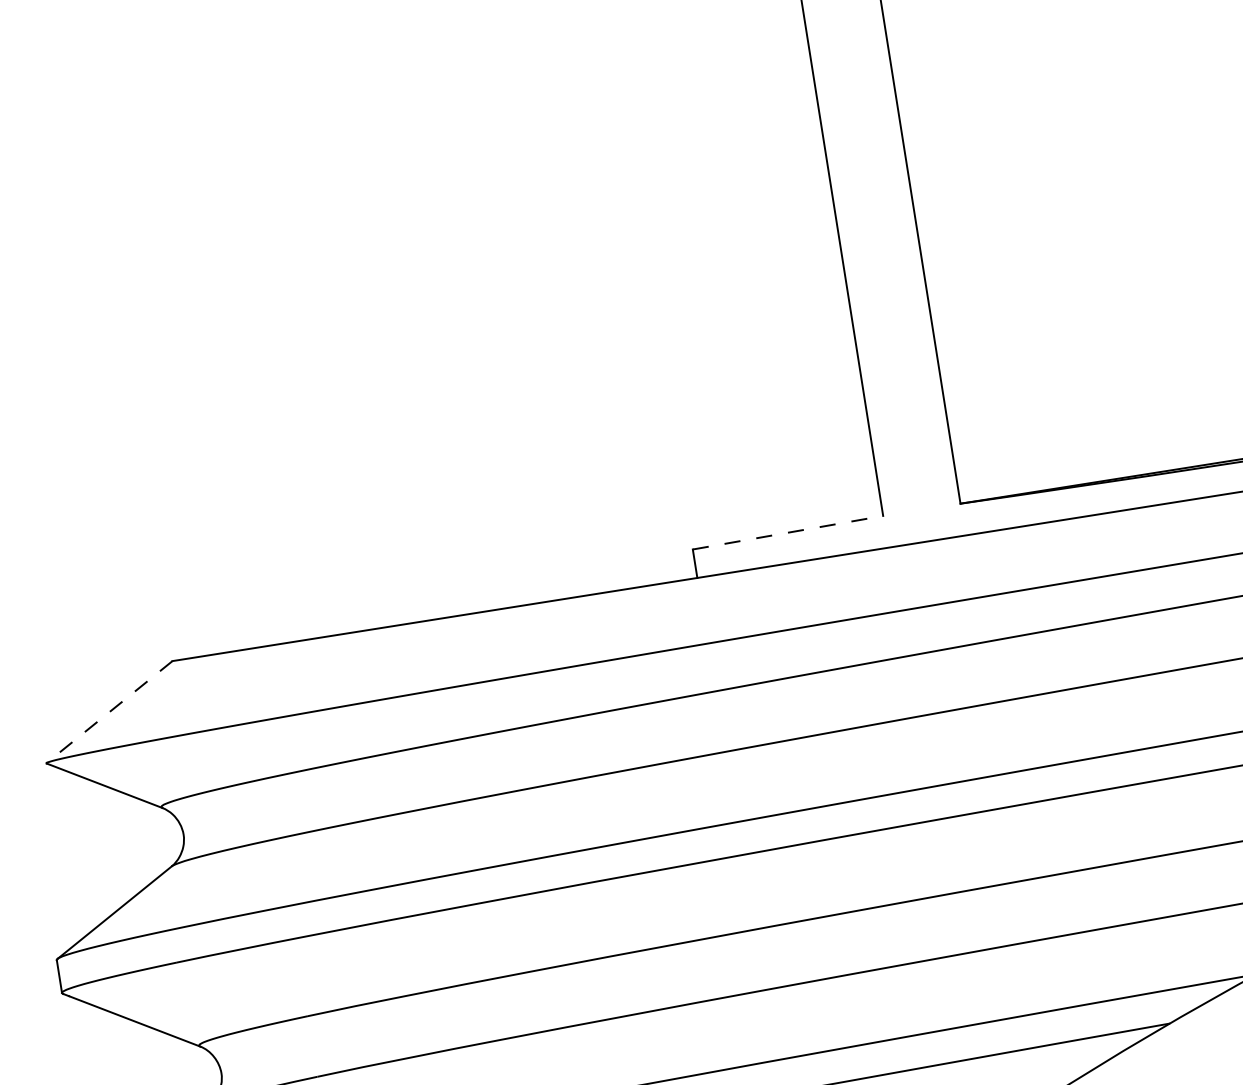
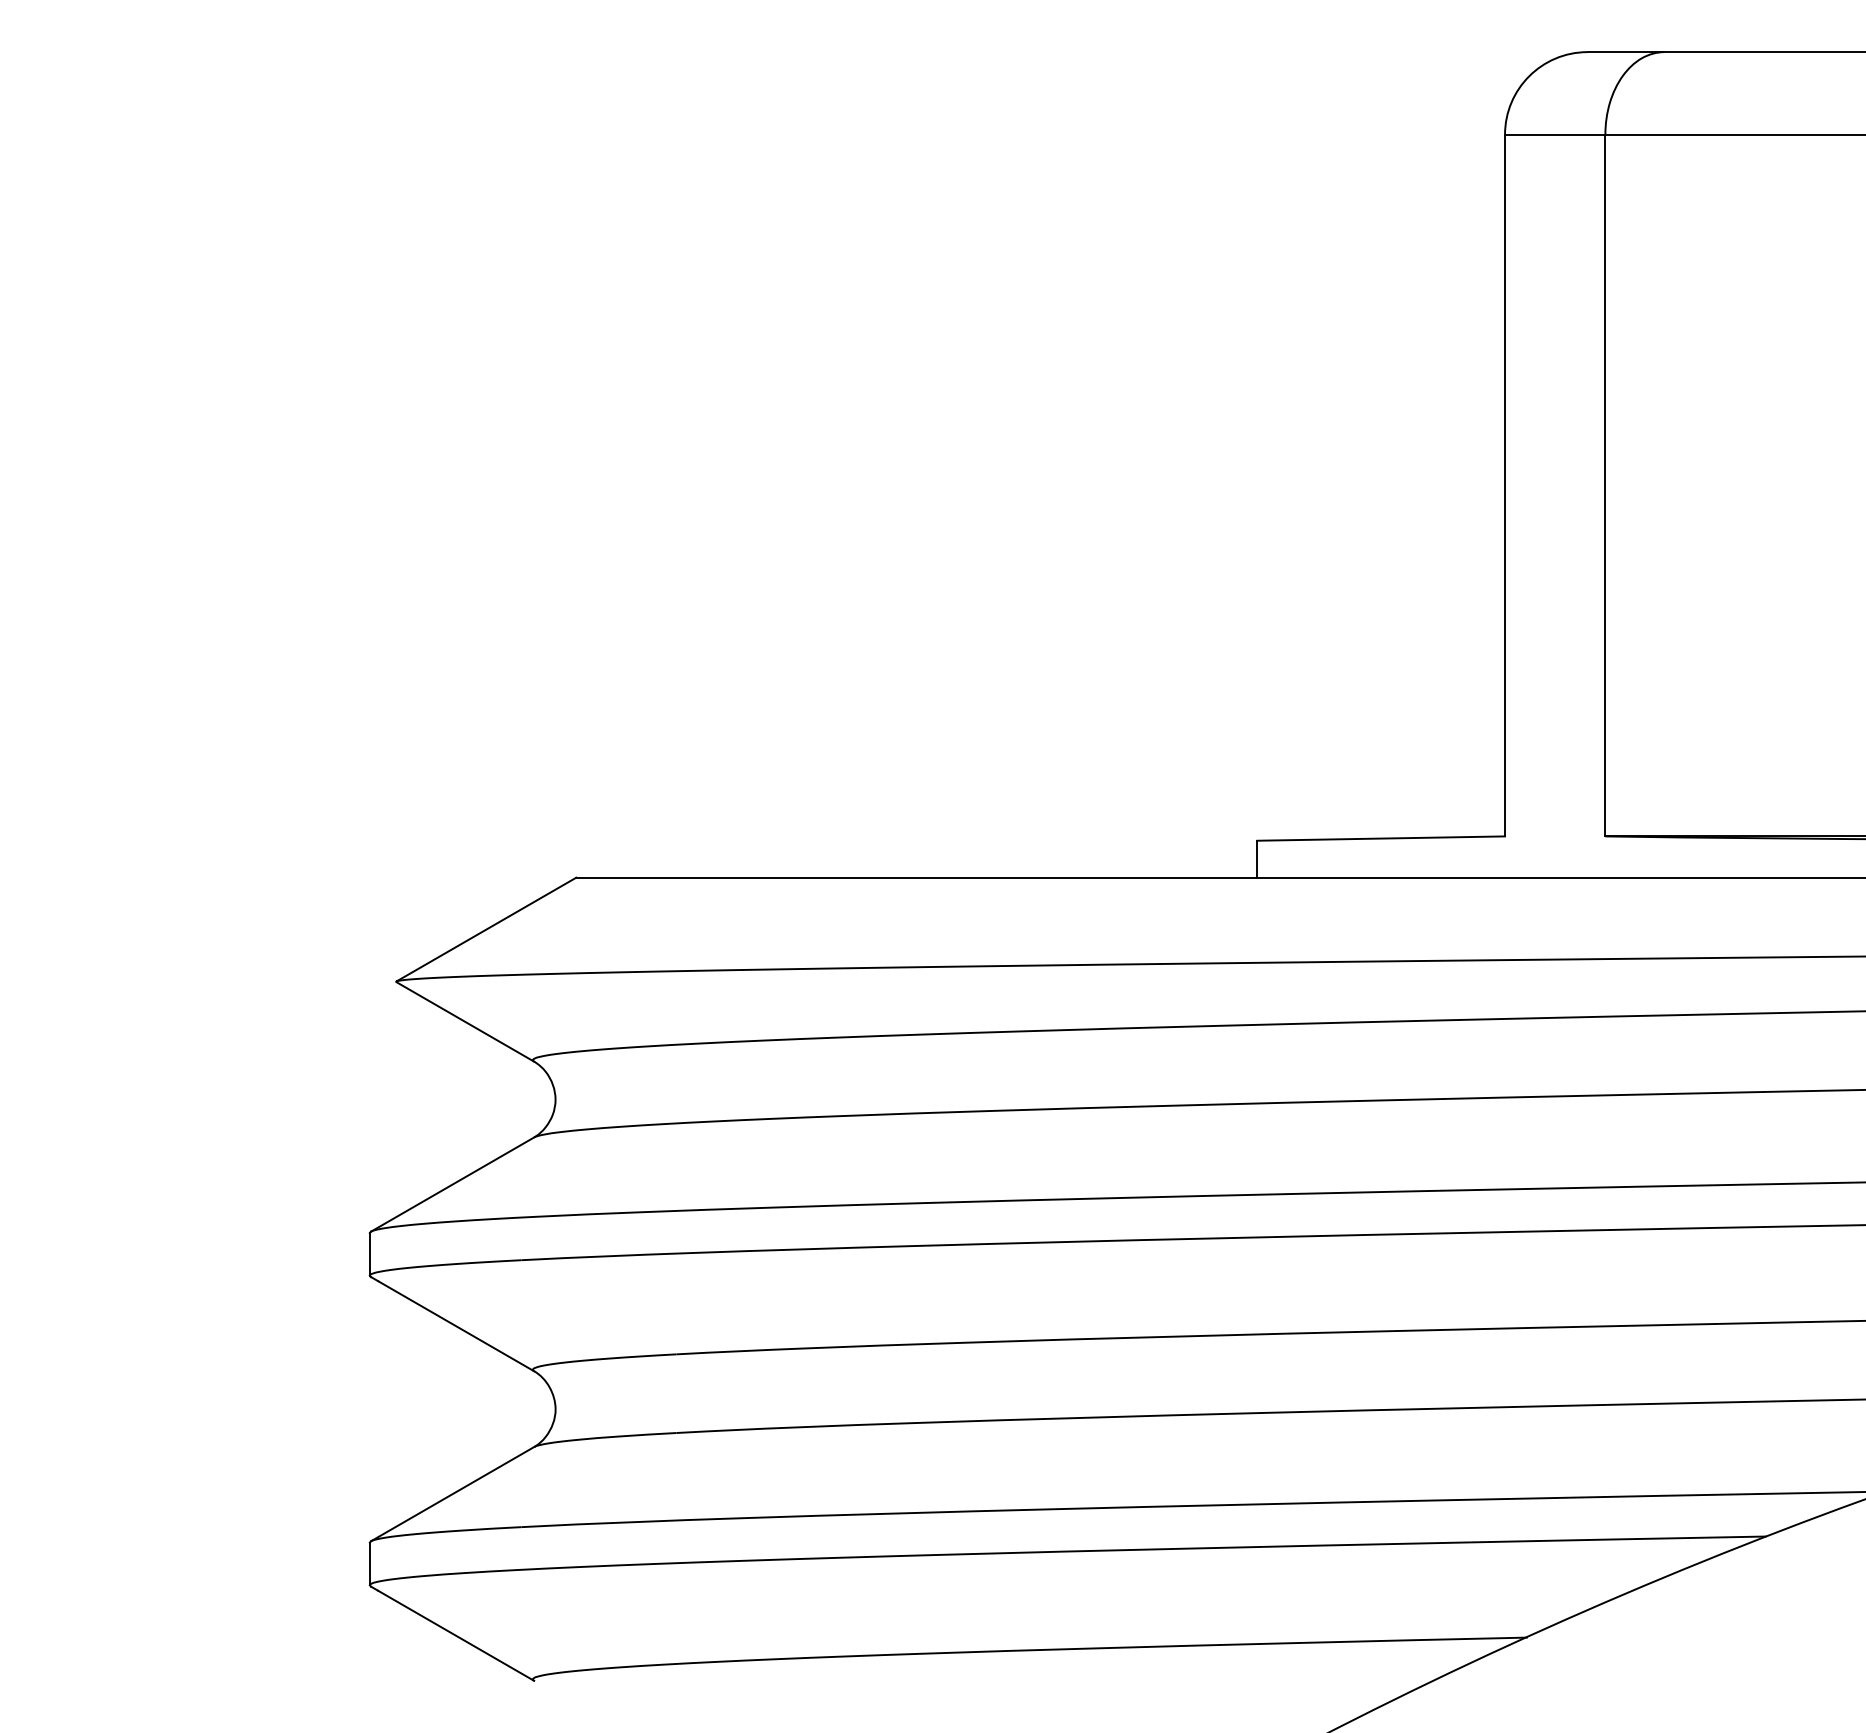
line: (788, 532) -> (1381, 838), dashed -> solid
line: (109, 711) -> (486, 929), dashed -> solid

